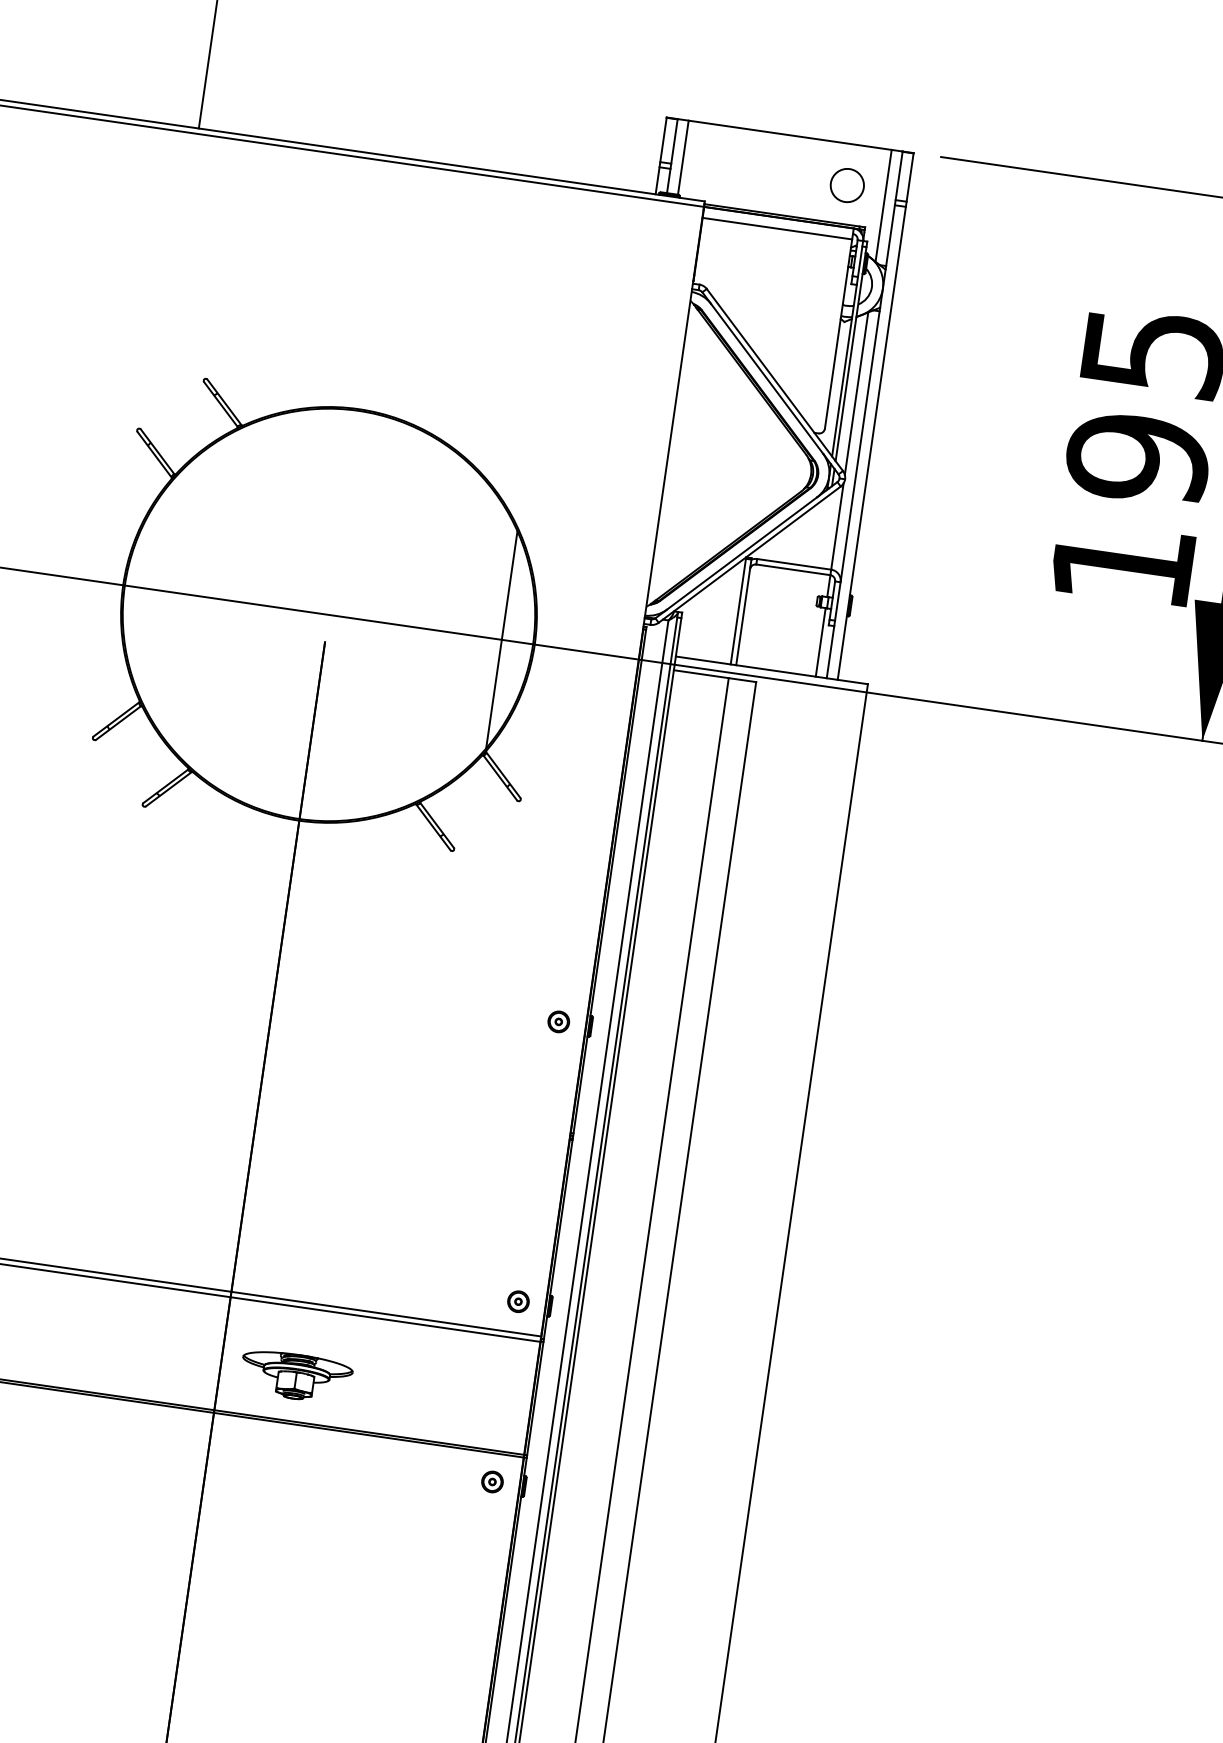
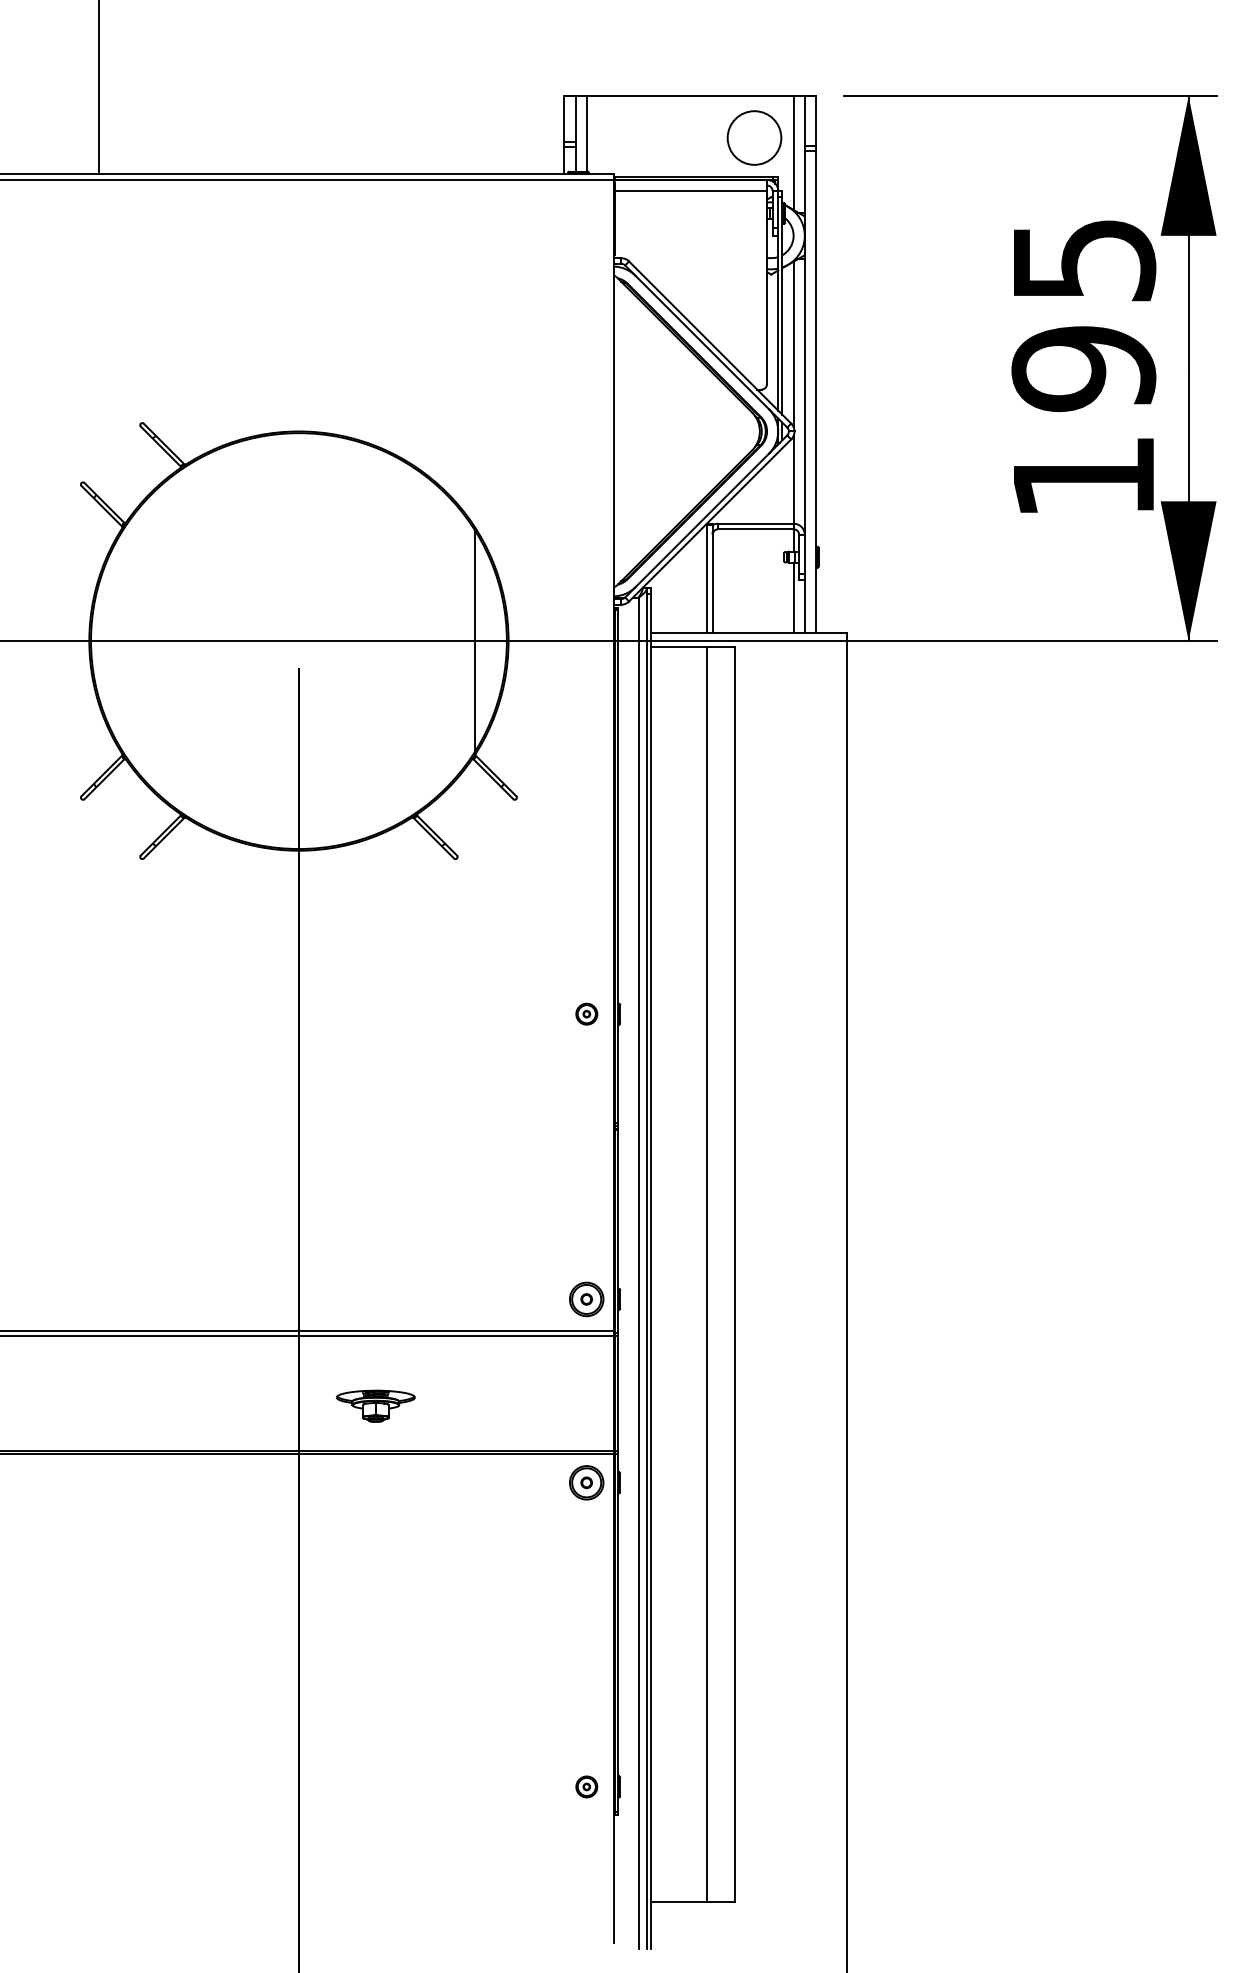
circle: (847, 185) -> (754, 137), size x1.6
part: (518, 1300) -> (586, 1298), size x1.6
part: (295, 1377) -> (375, 1406), size x0.7
part: (492, 1481) -> (586, 1482), size x1.6

